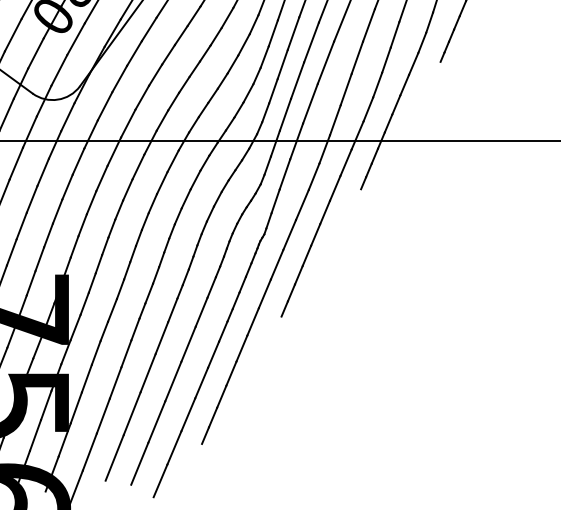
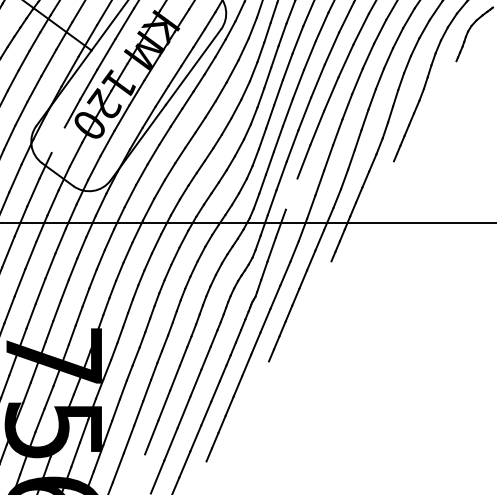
line: (12, 34) -> (57, 139), removed
line: (310, 102) -> (291, 193), removed
line: (114, 458) -> (137, 472), removed

